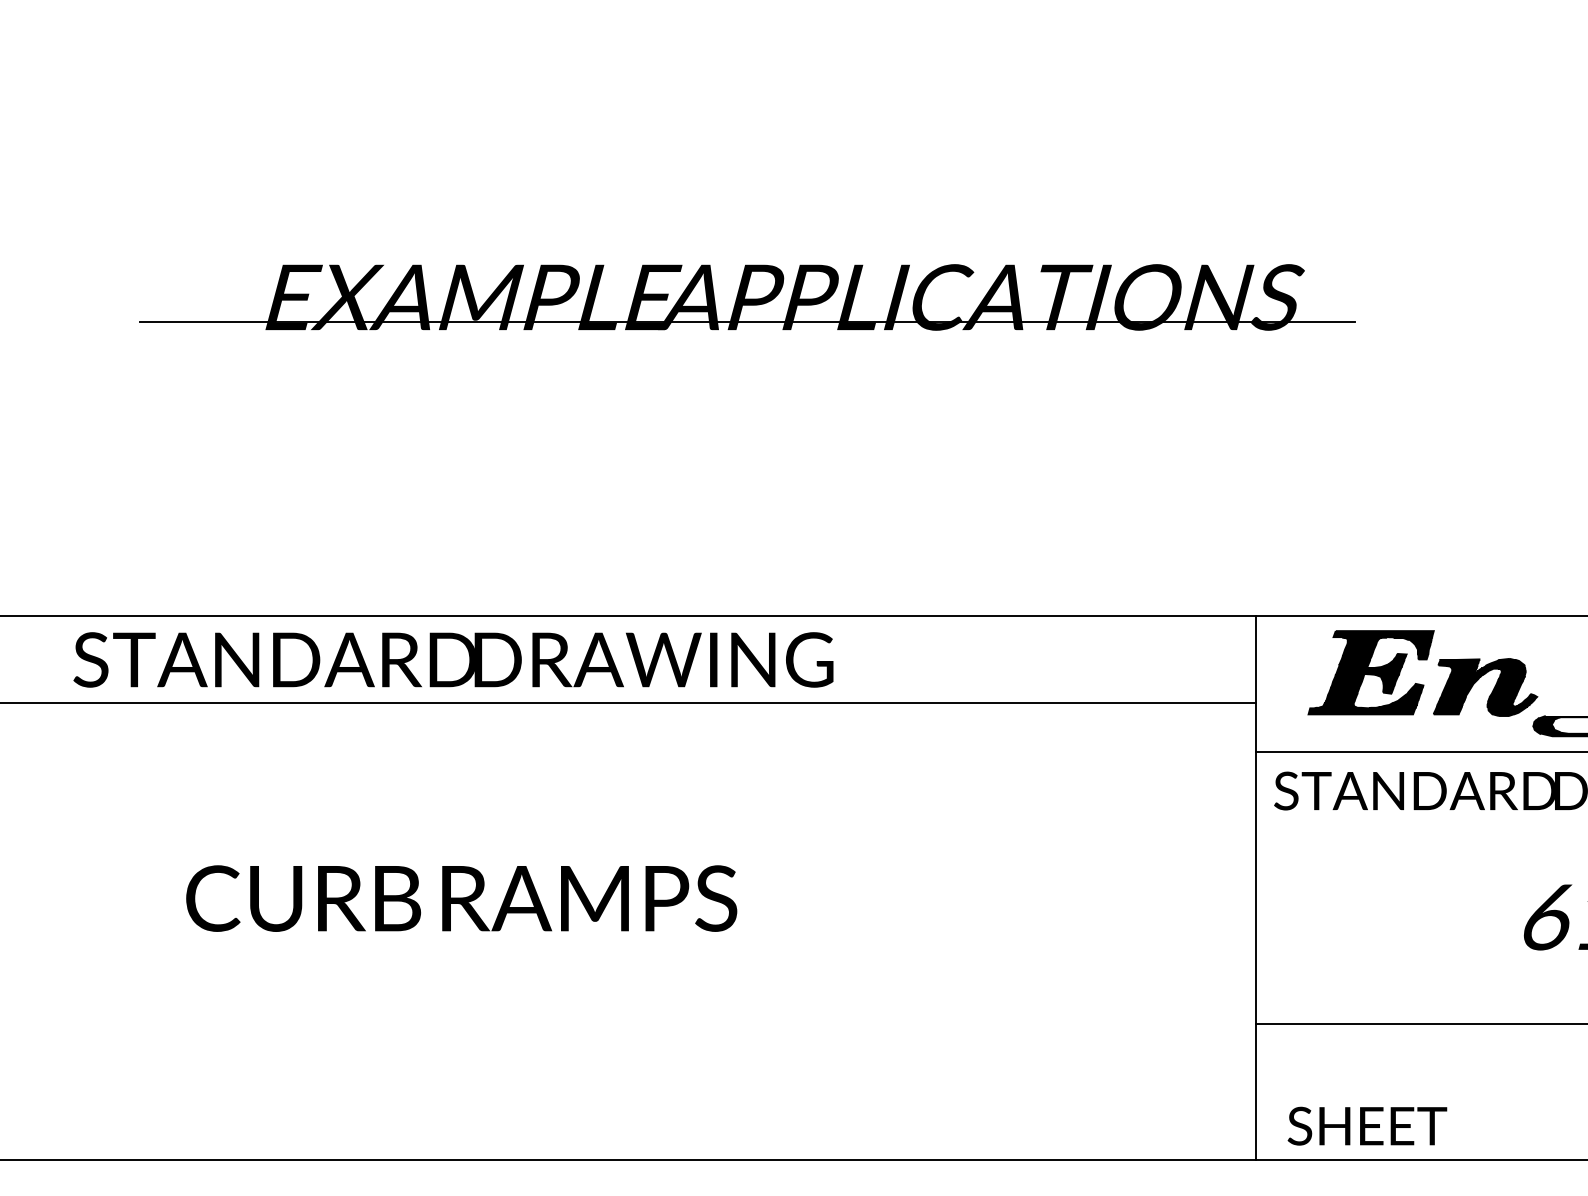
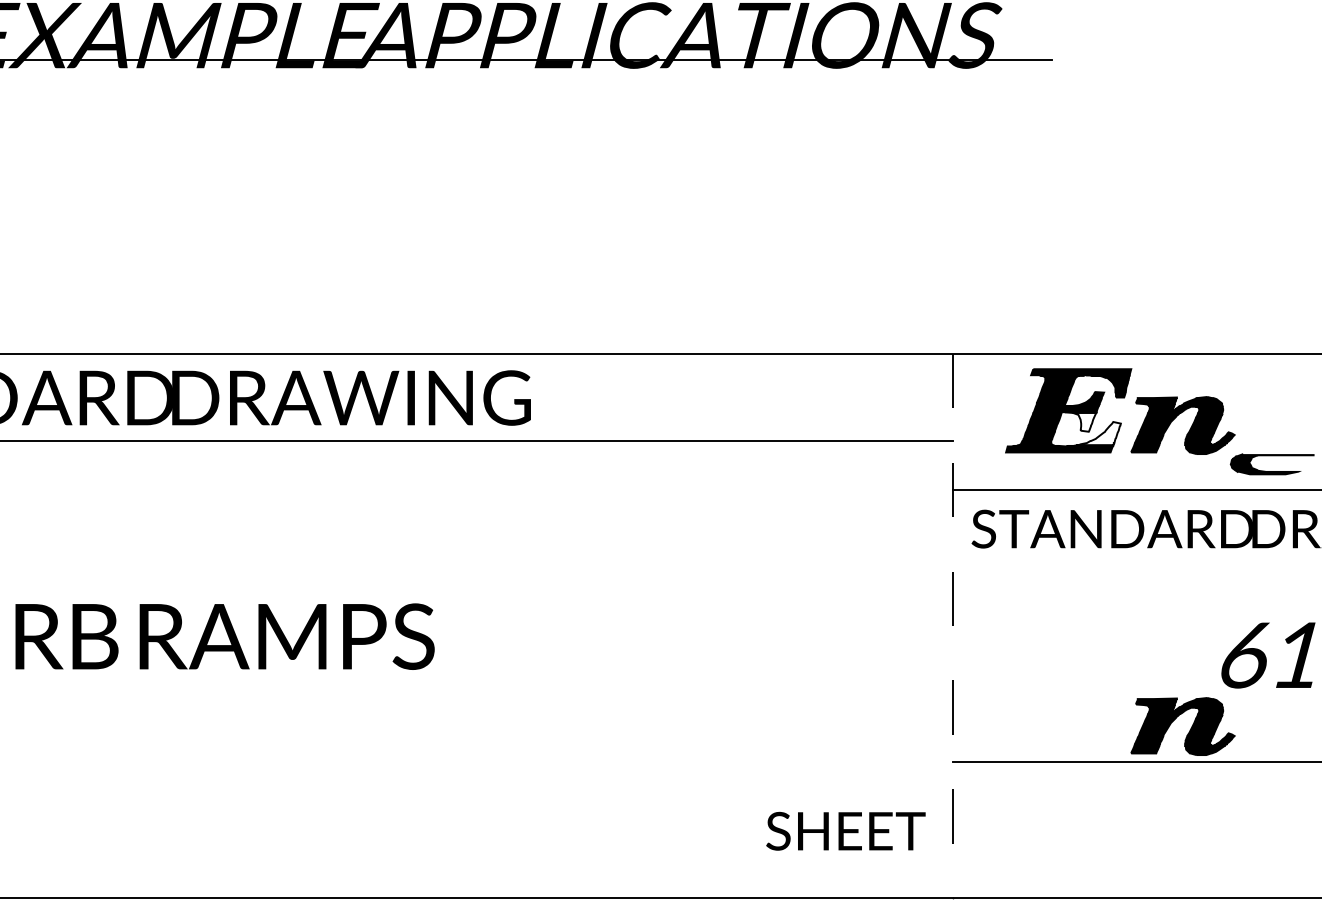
fill: (1386, 683) -> (1084, 421), removed
fill: (1400, 695) -> (1098, 433), removed
line: (1255, 887) -> (953, 625), solid -> dashed
part: (1492, 991) -> (1190, 729), added
text: (1367, 1125) -> (846, 830), moved

